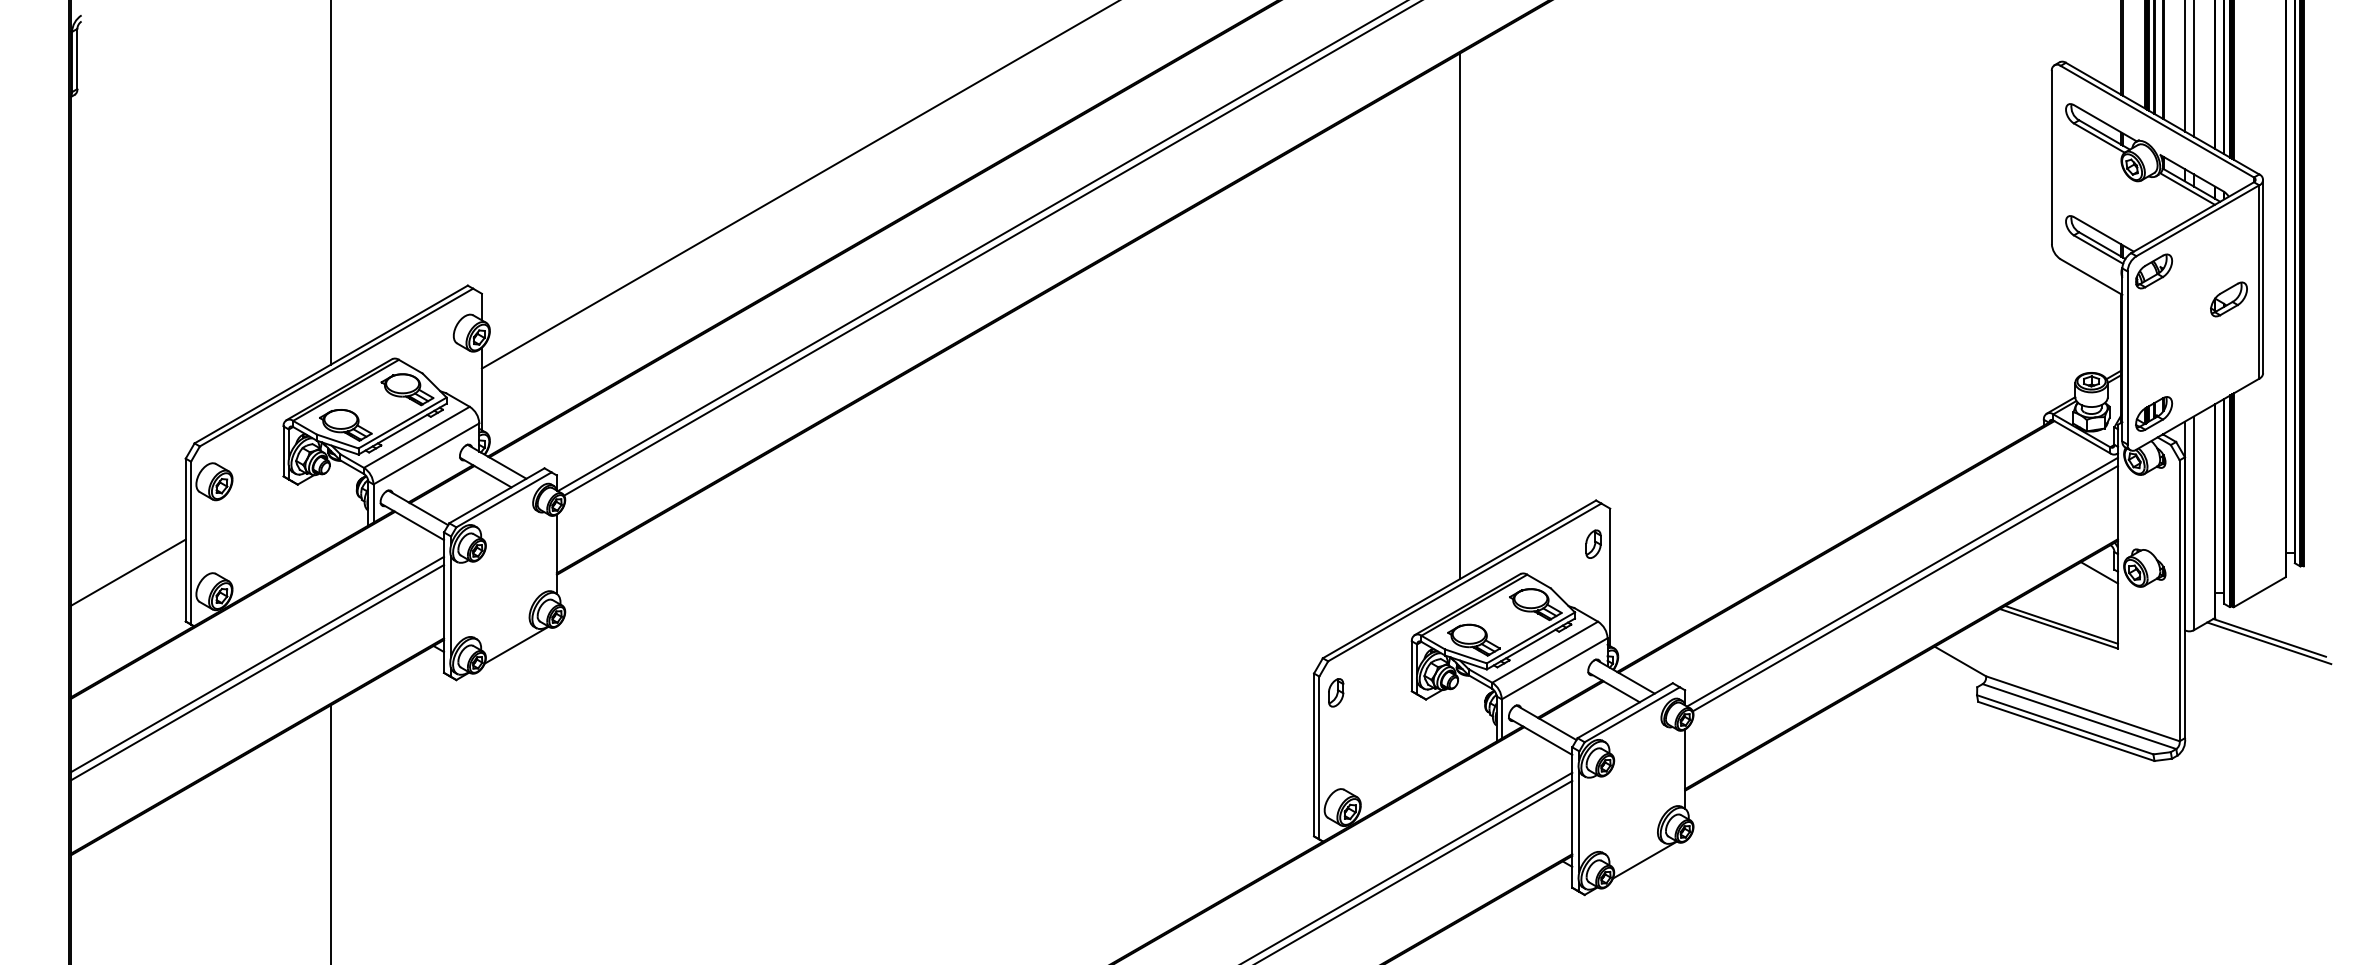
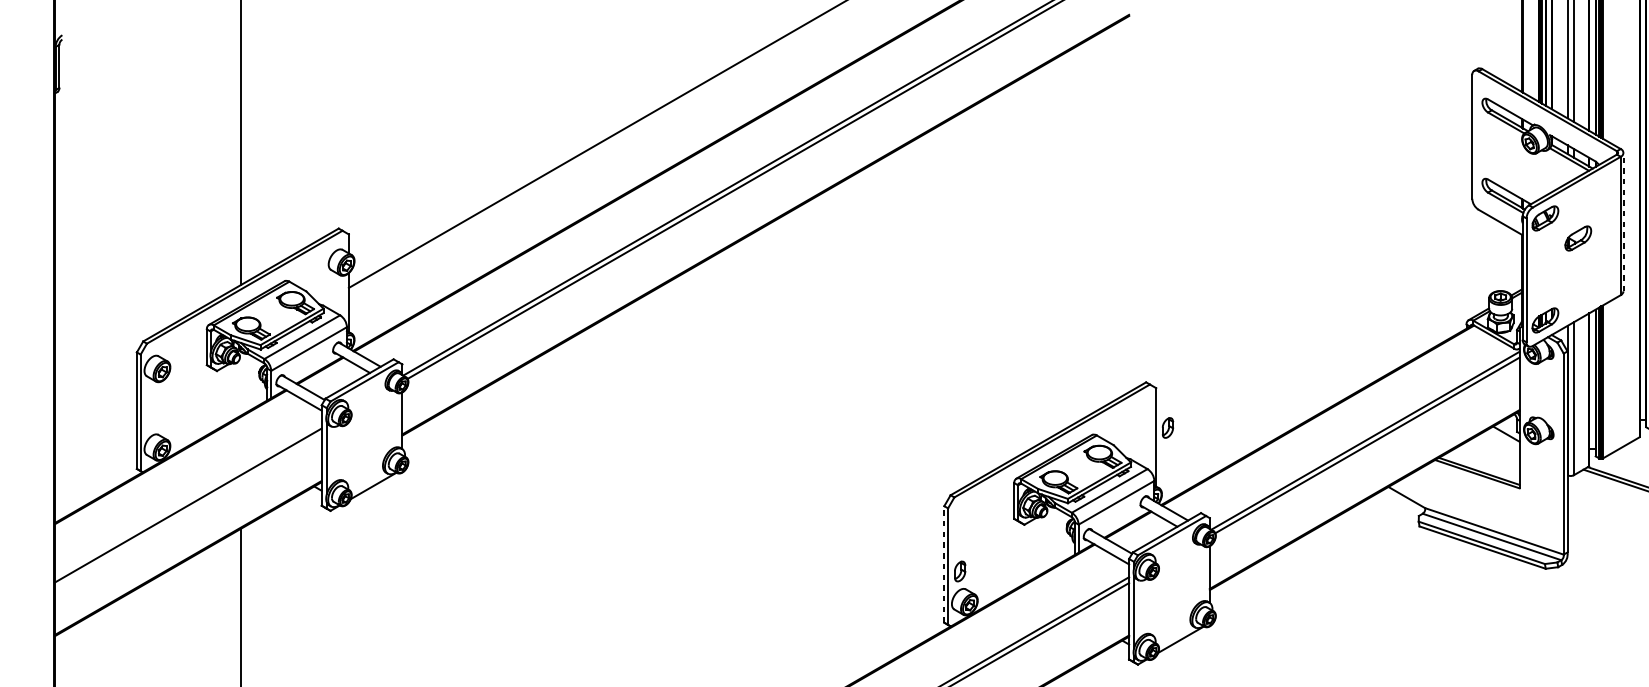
line: (2263, 276) -> (1623, 222), solid -> dashed
part: (2228, 299) -> (1577, 238), moved
line: (1459, 316) -> (1048, 250), removed
part: (1593, 543) -> (1167, 427), moved
line: (128, 572) -> (95, 433), removed
line: (257, 664) -> (188, 499), removed
part: (1336, 692) -> (960, 571), moved
line: (1314, 754) -> (944, 564), solid -> dashed

